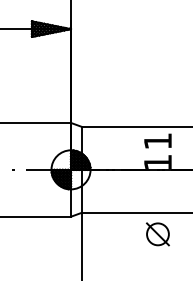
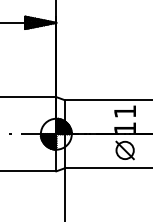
part: (157, 234) -> (124, 150), moved

